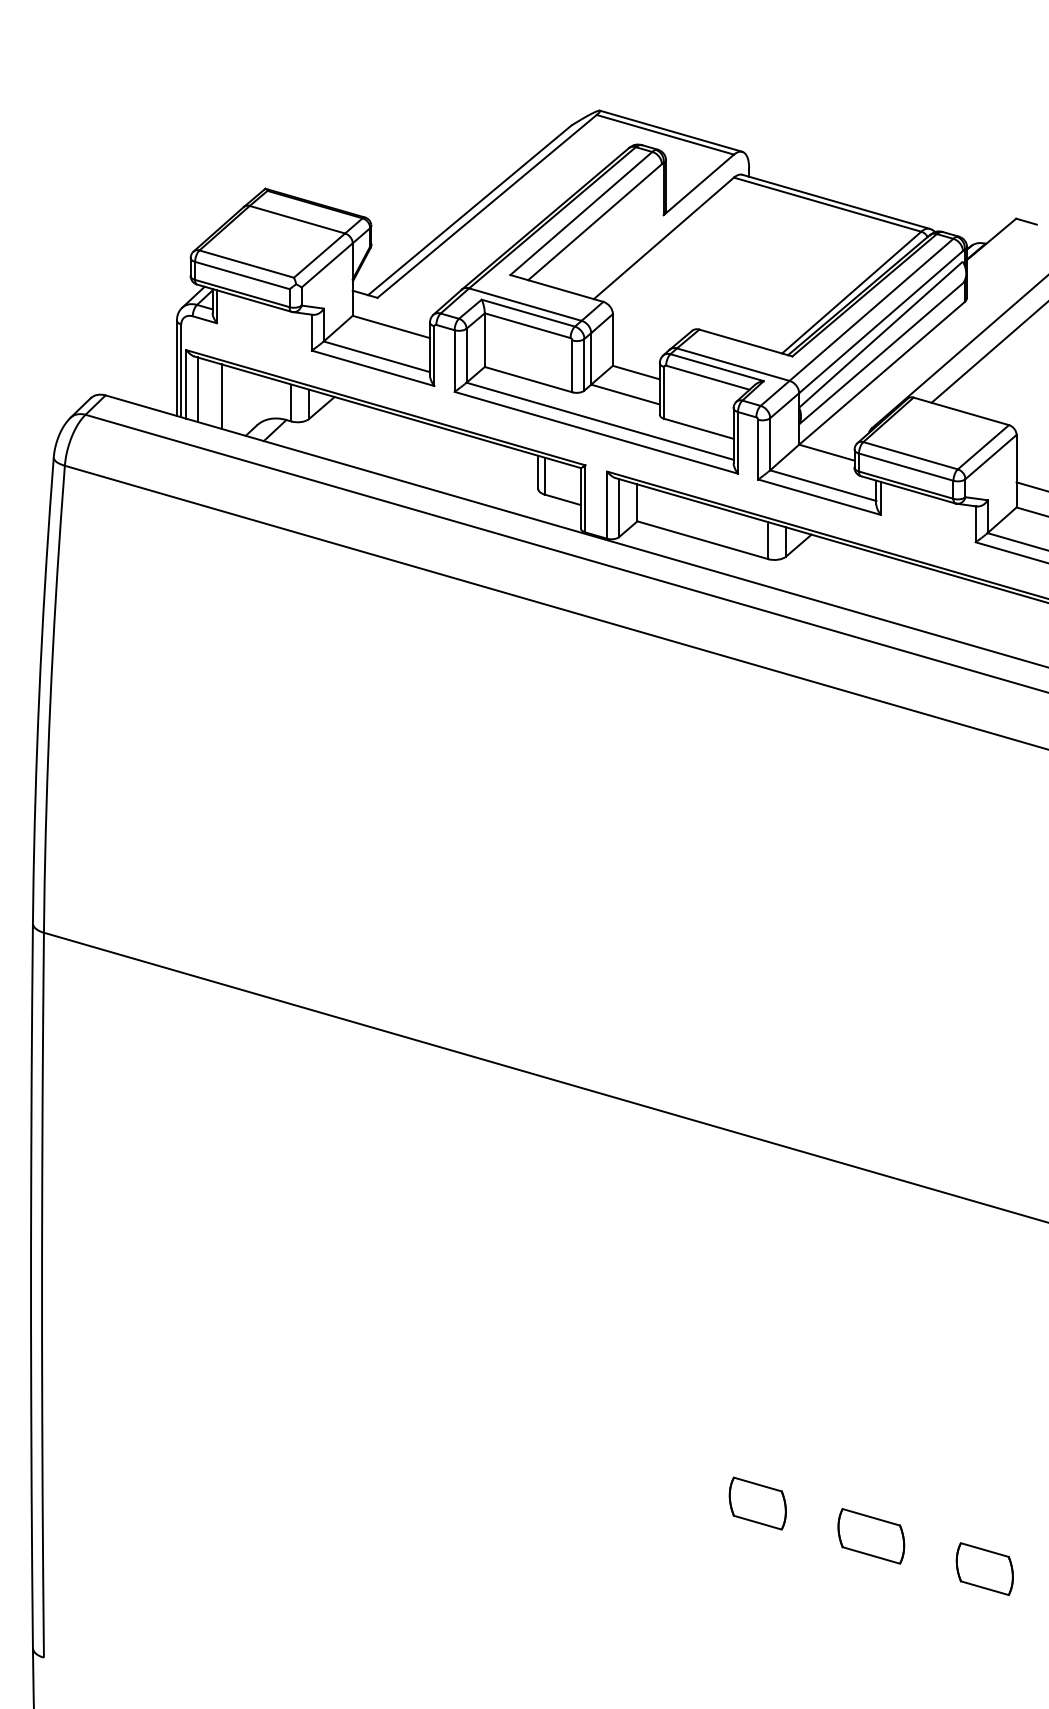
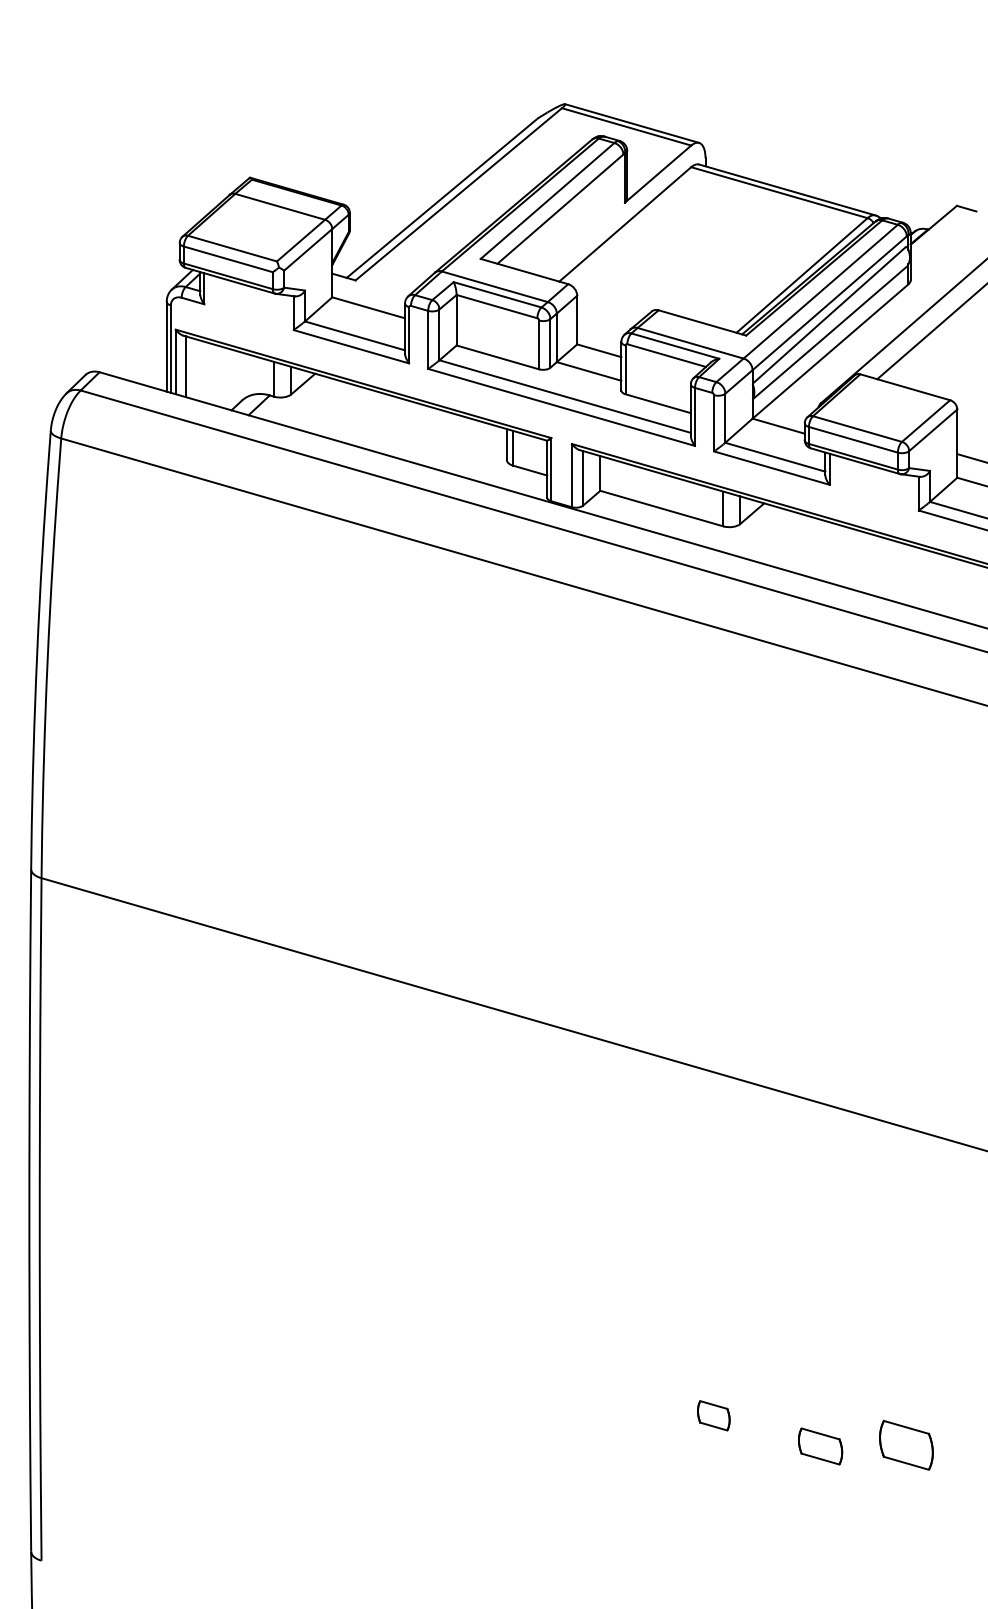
line: (221, 396) -> (208, 373), removed
part: (757, 1503) -> (713, 1415), size x0.6
part: (871, 1536) -> (820, 1446), size x0.7
part: (984, 1568) -> (906, 1444), moved

